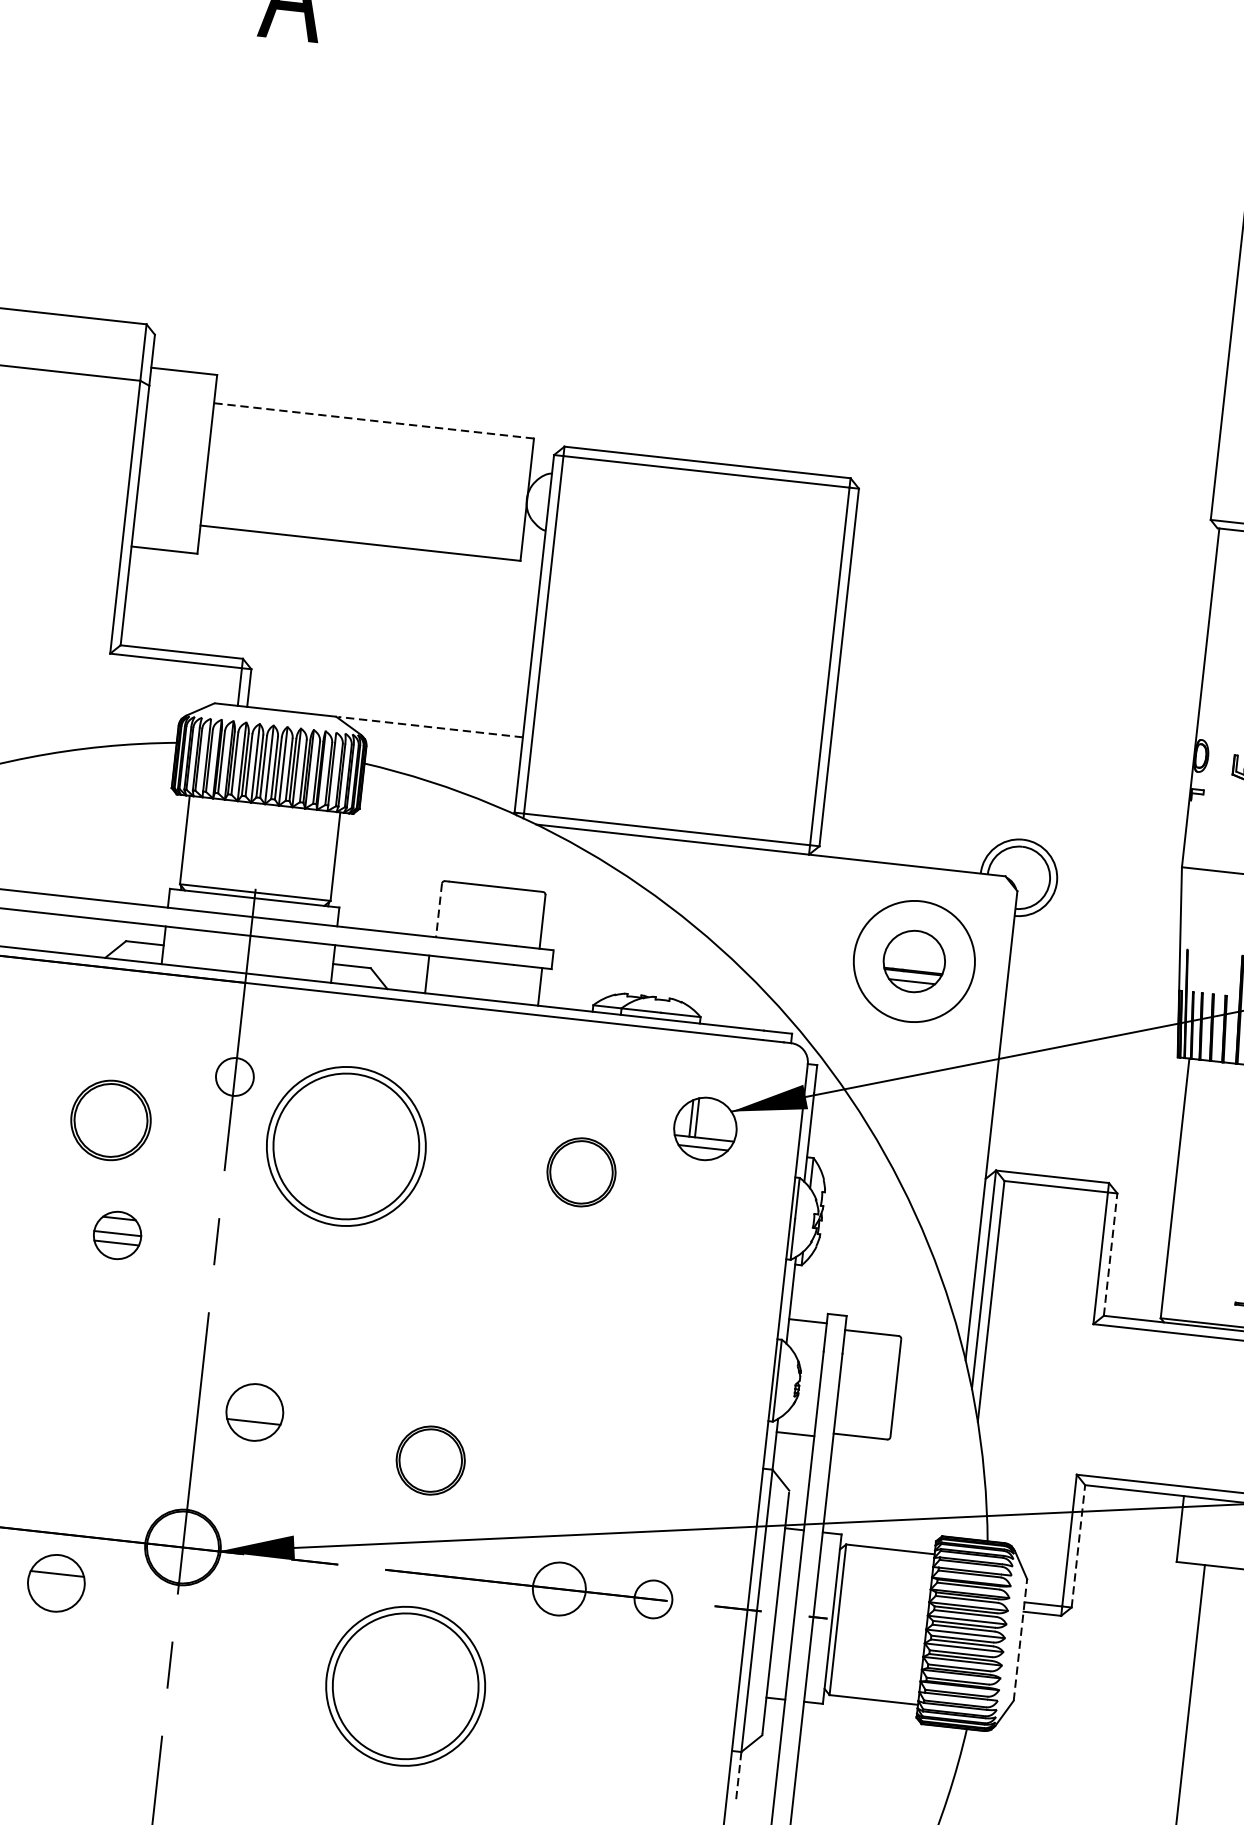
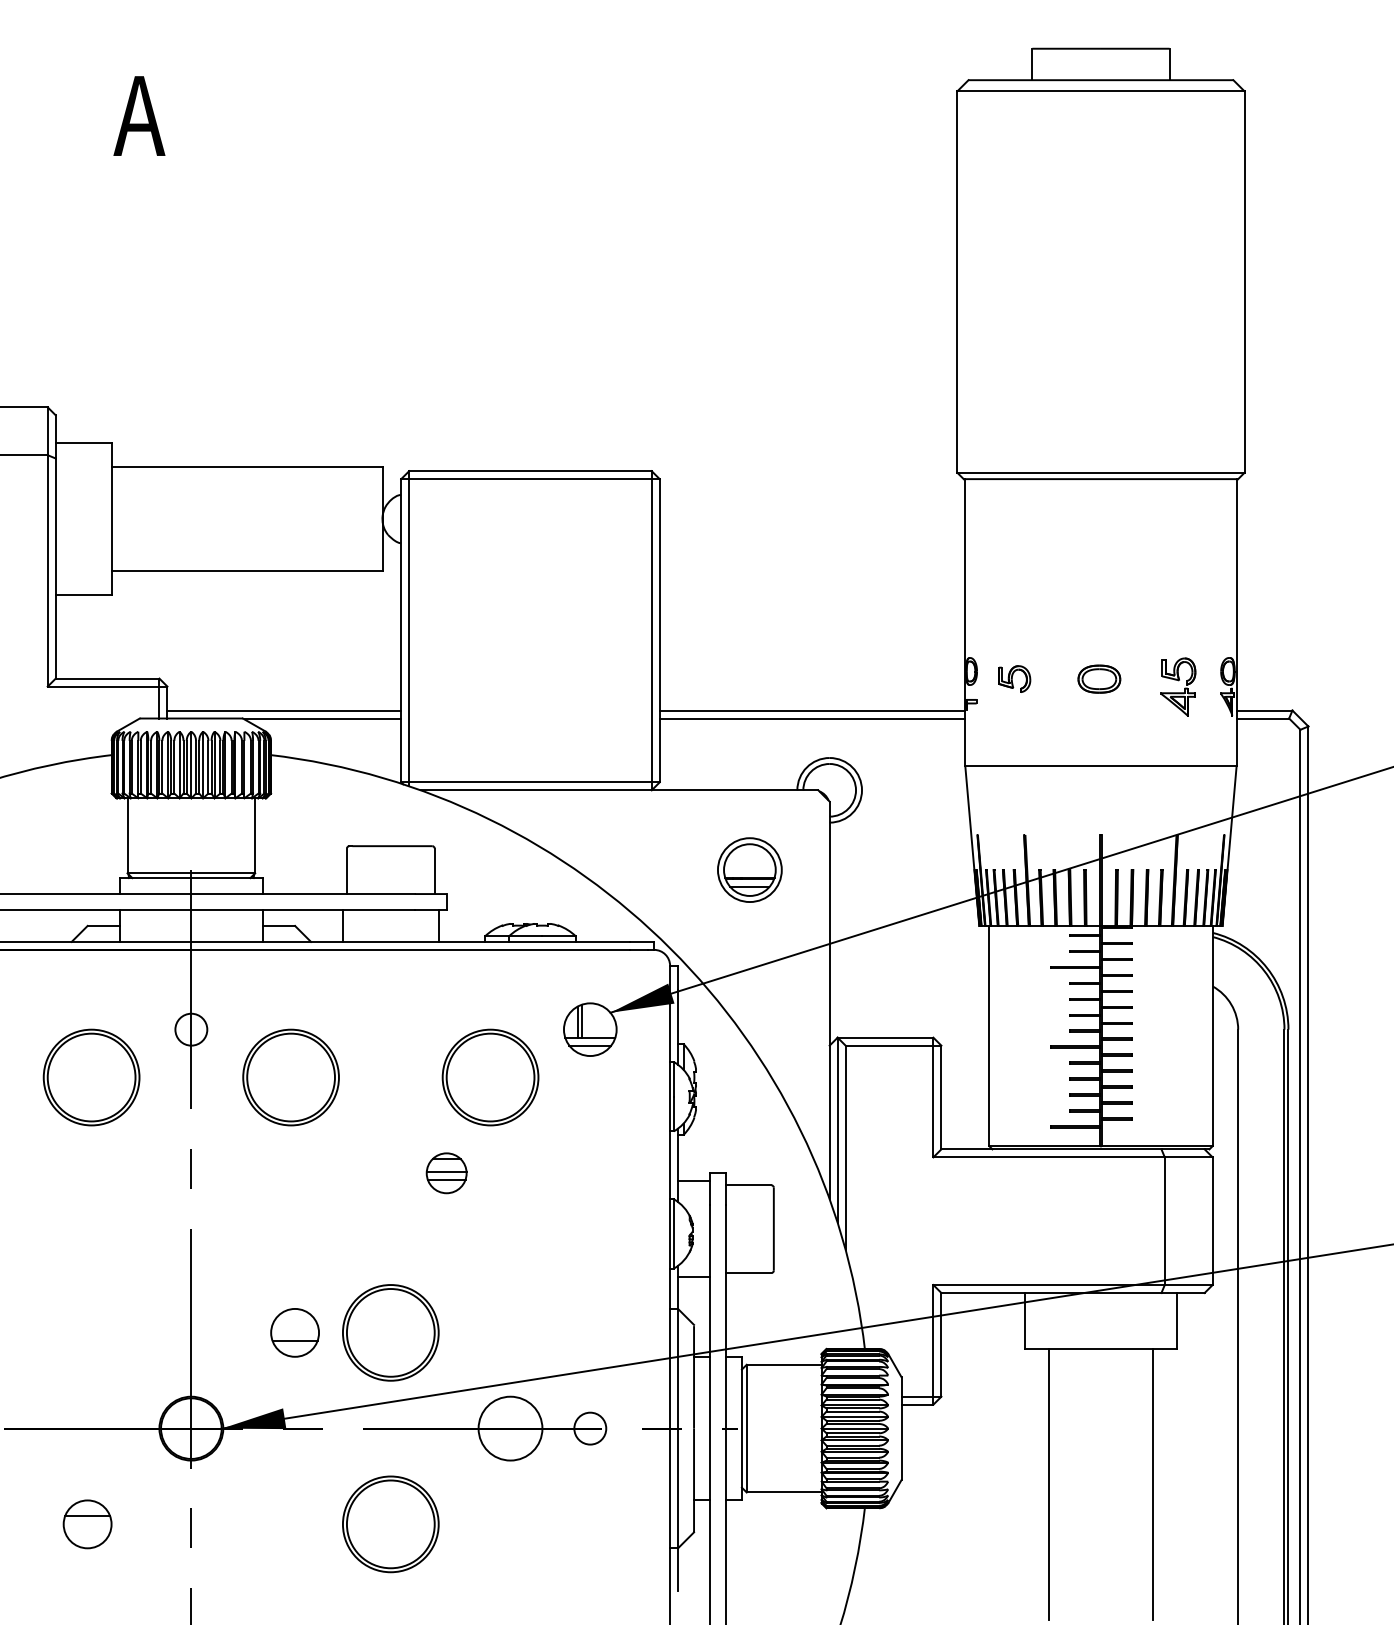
line: (374, 421) -> (247, 467), dashed -> solid
line: (386, 712) -> (284, 710), added
line: (430, 727) -> (322, 718), dashed -> solid
line: (1009, 781) -> (812, 710), added
line: (1007, 790) -> (812, 718), added
line: (438, 910) -> (346, 871), dashed -> solid
circle: (913, 961) -> (749, 870), size x0.62
part: (110, 1120) -> (91, 1077), size x1.43
part: (345, 1146) -> (290, 1077), size x0.71
part: (581, 1172) -> (490, 1077), size x1.67
part: (117, 1235) -> (446, 1173), moved
line: (1110, 1254) -> (941, 1097), dashed -> solid
part: (254, 1411) -> (294, 1332), moved
part: (430, 1460) -> (390, 1332), size x1.67
line: (1078, 1545) -> (941, 1344), dashed -> solid
part: (56, 1583) -> (87, 1524), moved
circle: (559, 1588) -> (510, 1428), size x1.43
line: (1020, 1639) -> (901, 1428), dashed -> solid
part: (405, 1686) -> (390, 1524), size x0.71
line: (739, 1777) -> (678, 1569), dashed -> solid

